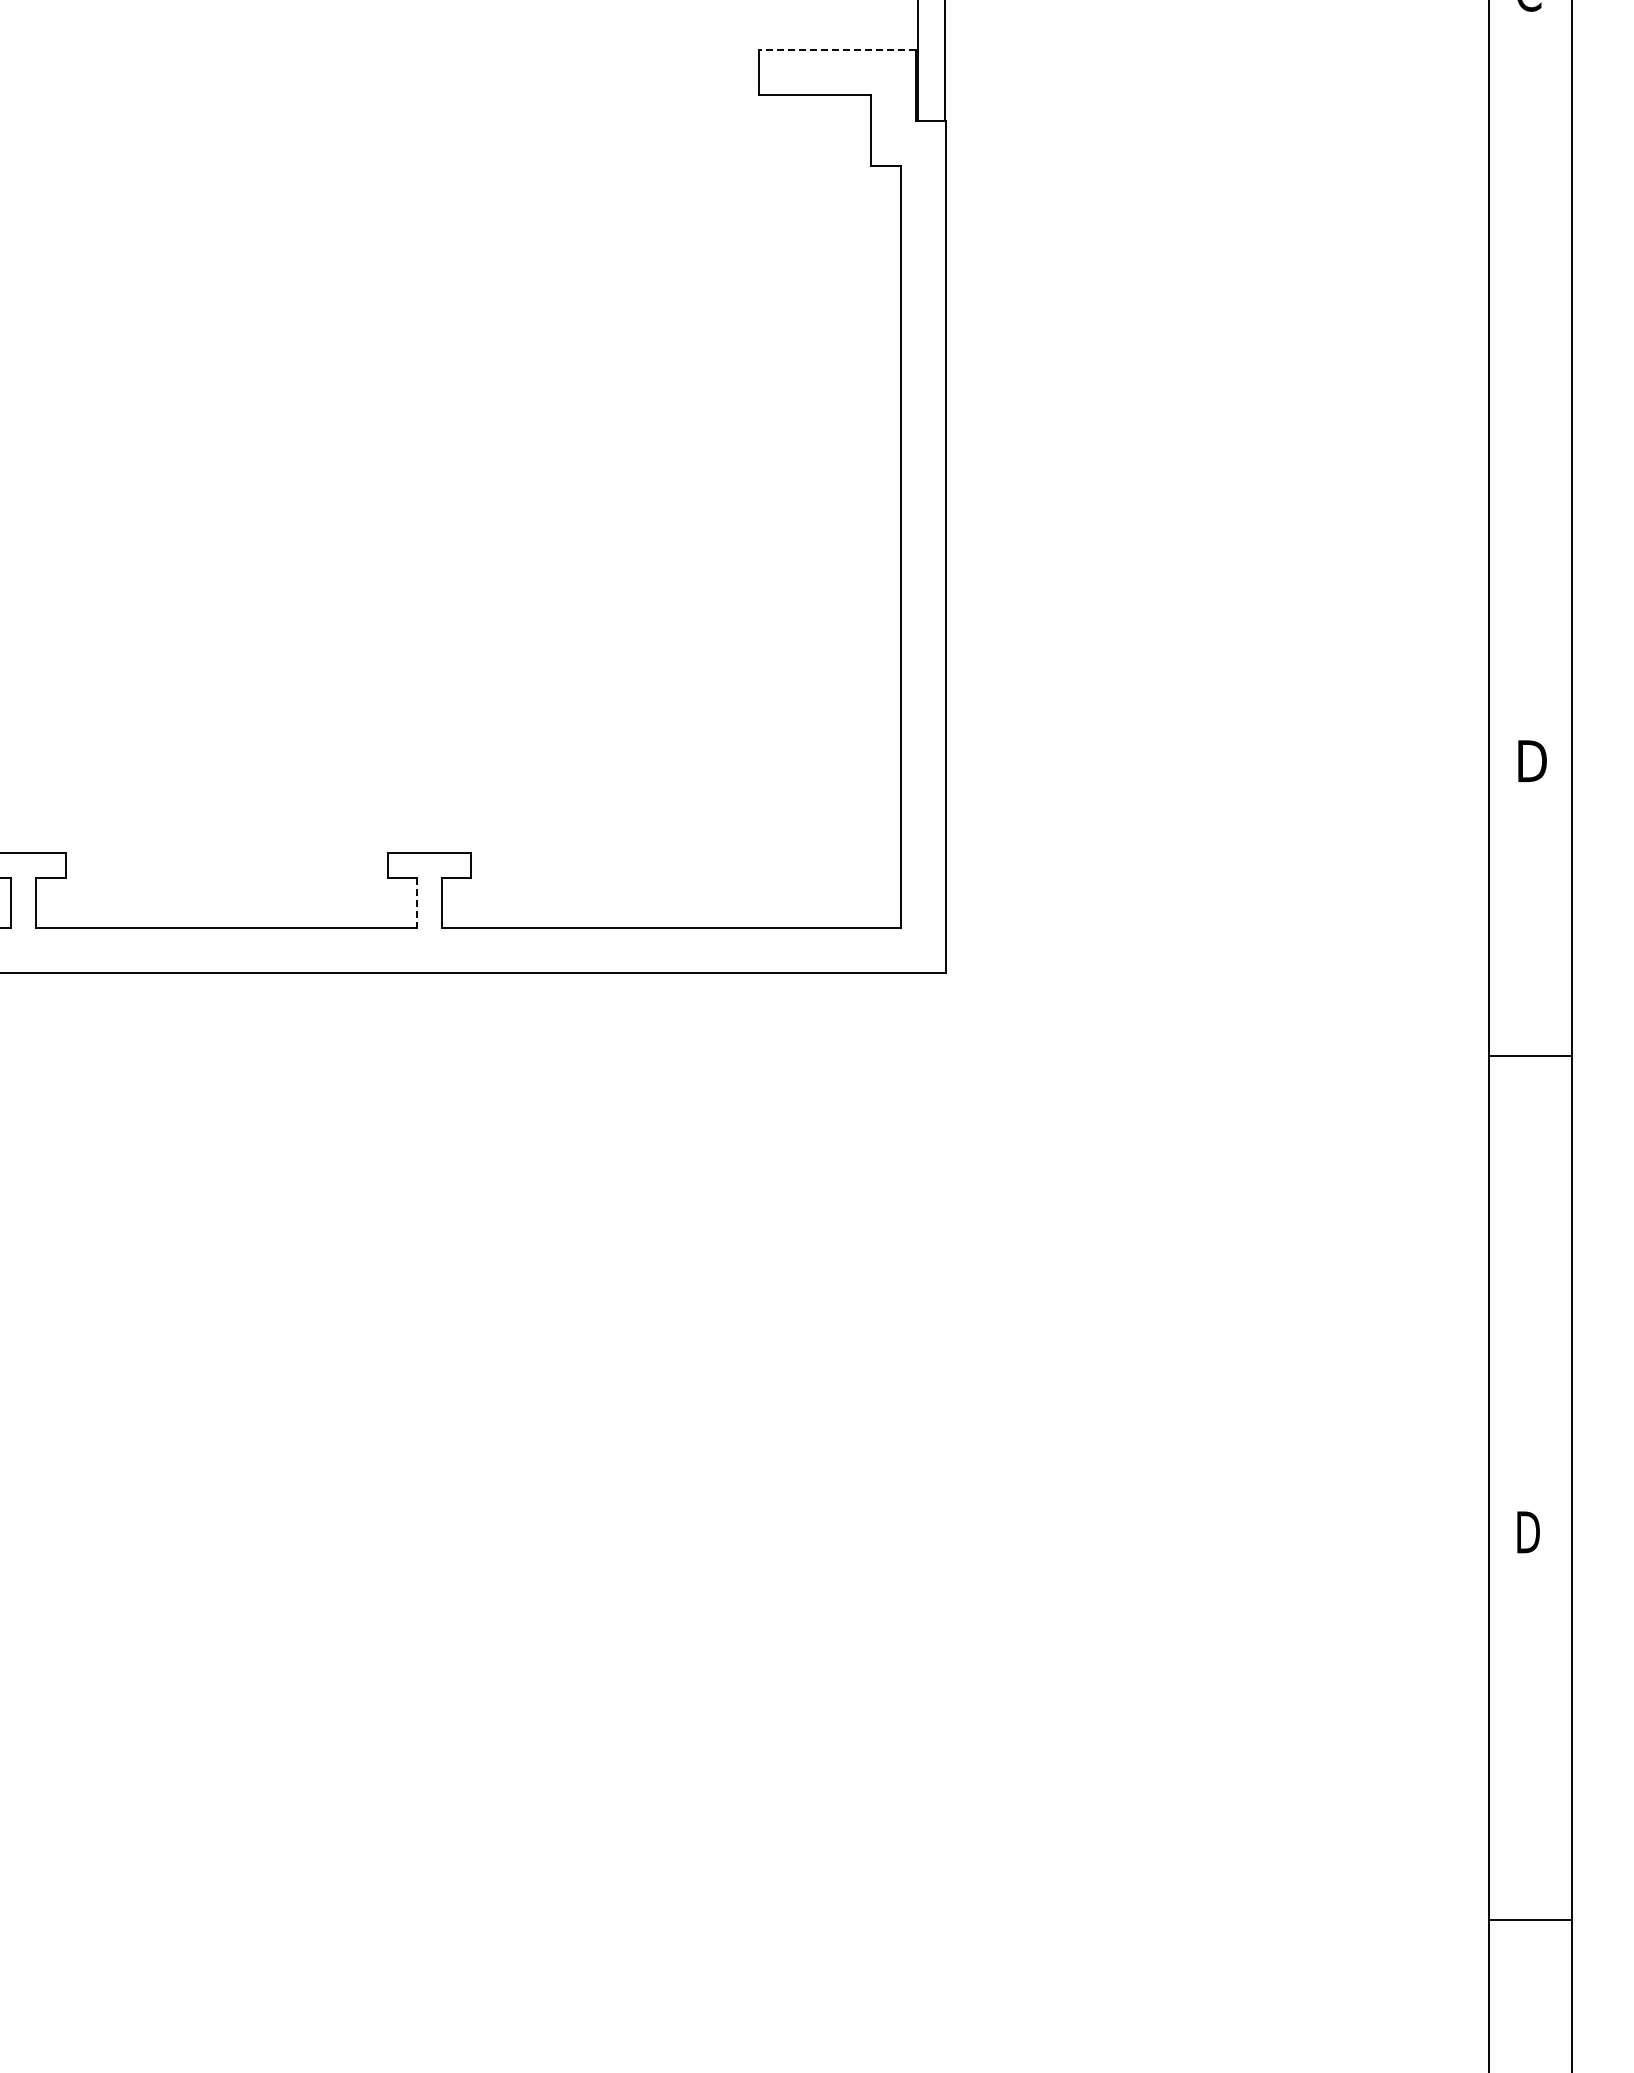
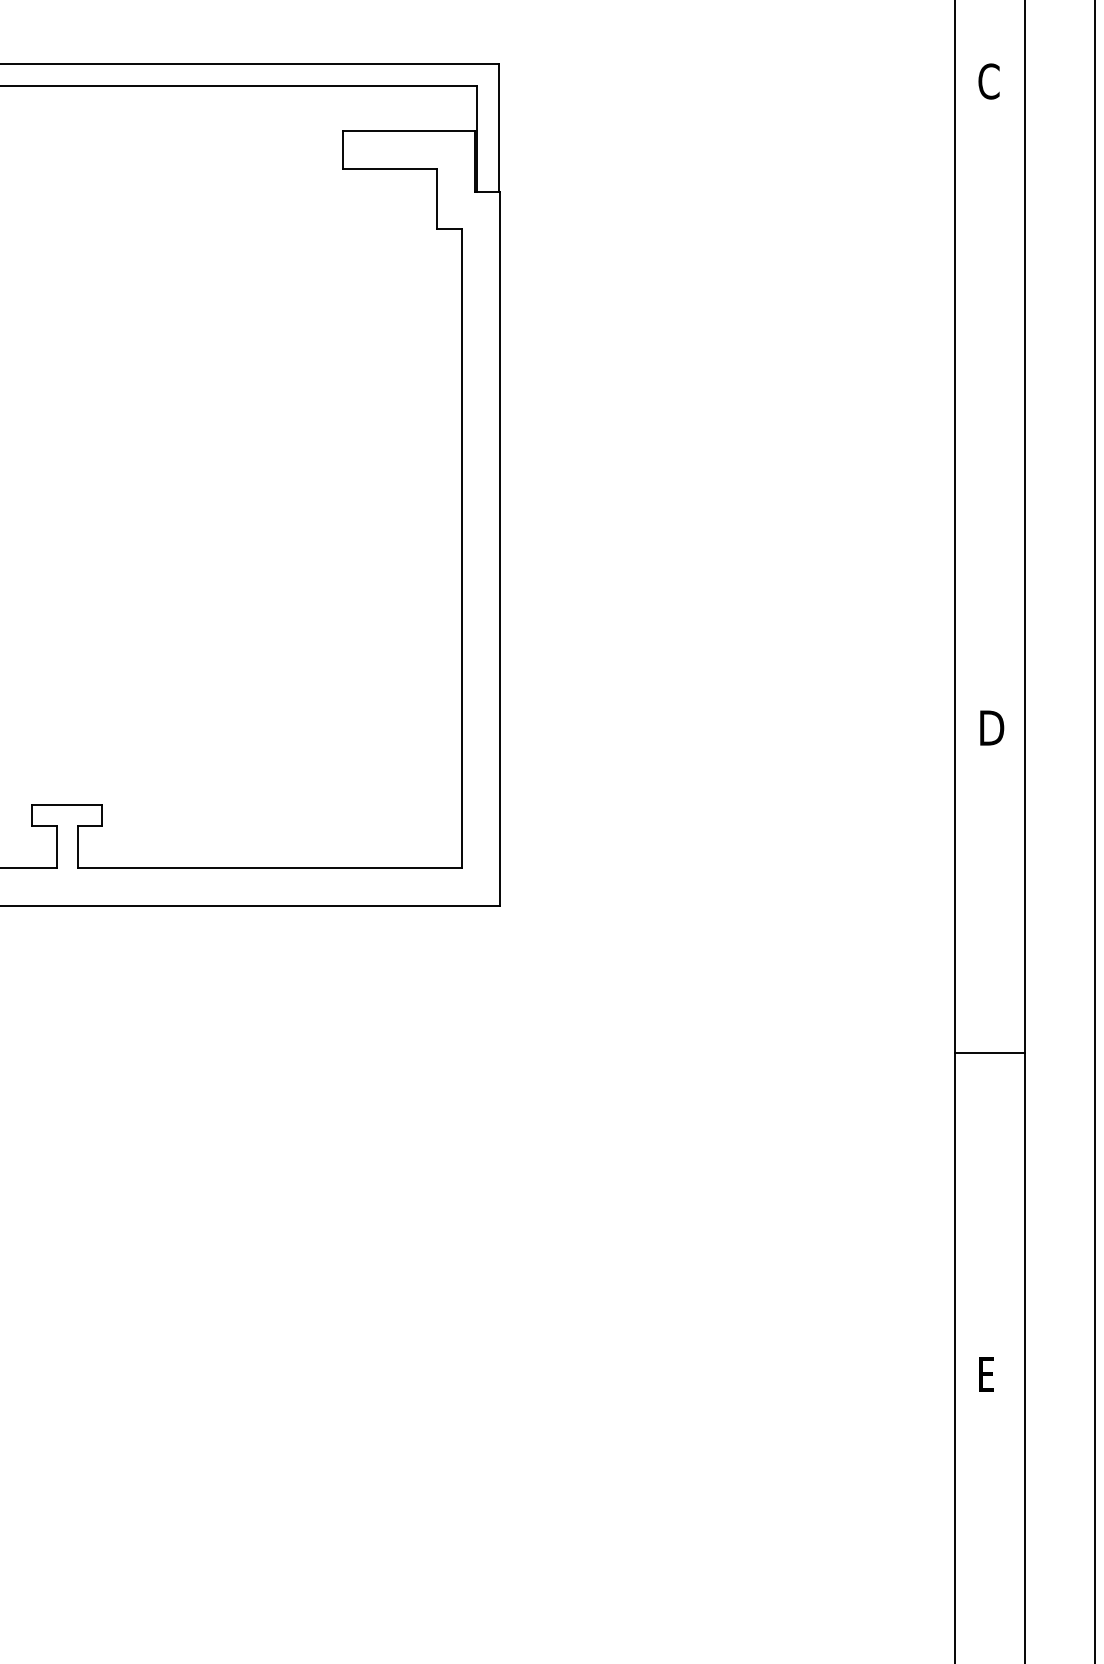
line: (837, 49) -> (409, 131), dashed -> solid
line: (417, 903) -> (57, 847), dashed -> solid
line: (1530, 1055) -> (990, 1052), moved
text: (1528, 1532) -> (988, 1374), D -> E

